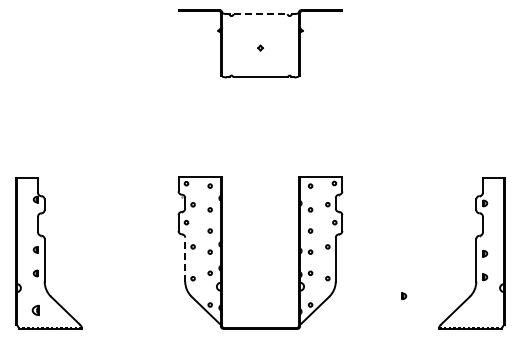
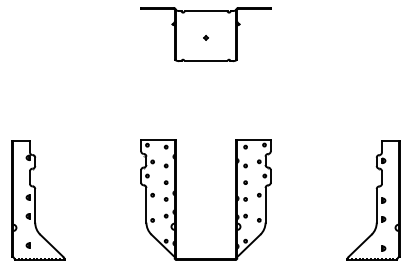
line: (261, 14) -> (206, 11), dashed -> solid
line: (185, 259) -> (146, 205), dashed -> solid
part: (404, 296) -> (384, 248), moved
part: (35, 310) -> (27, 245), size x0.62

